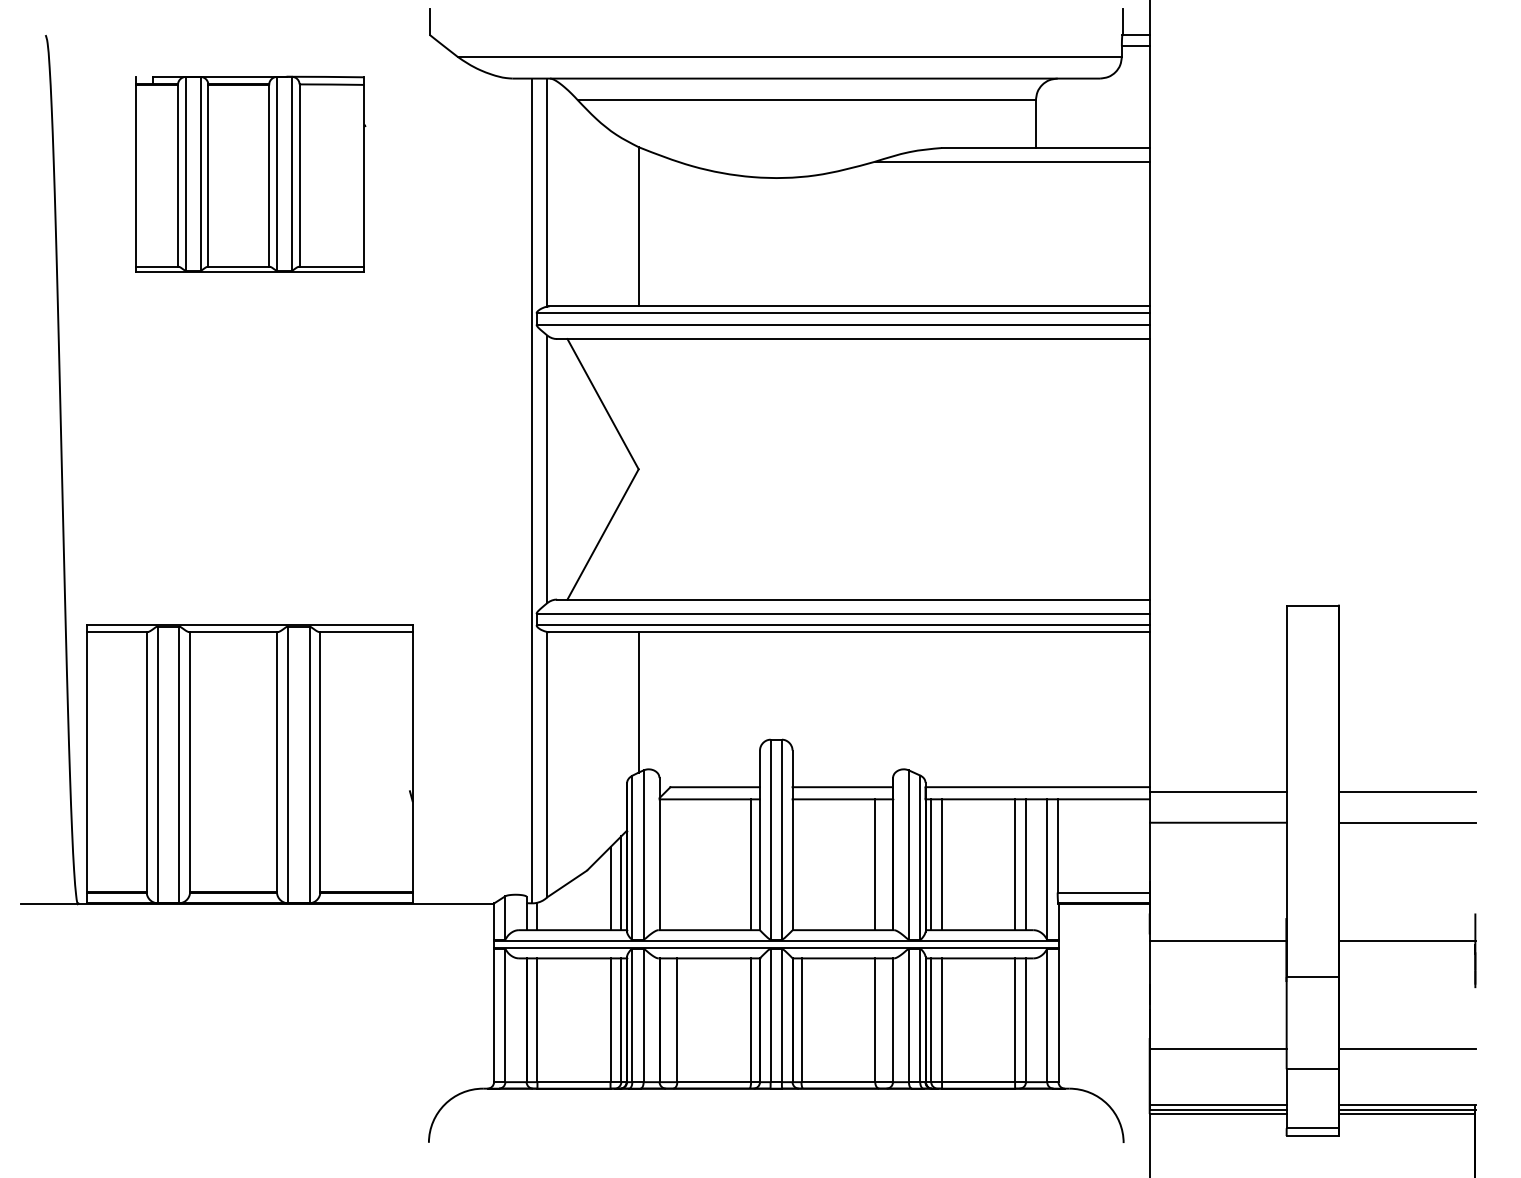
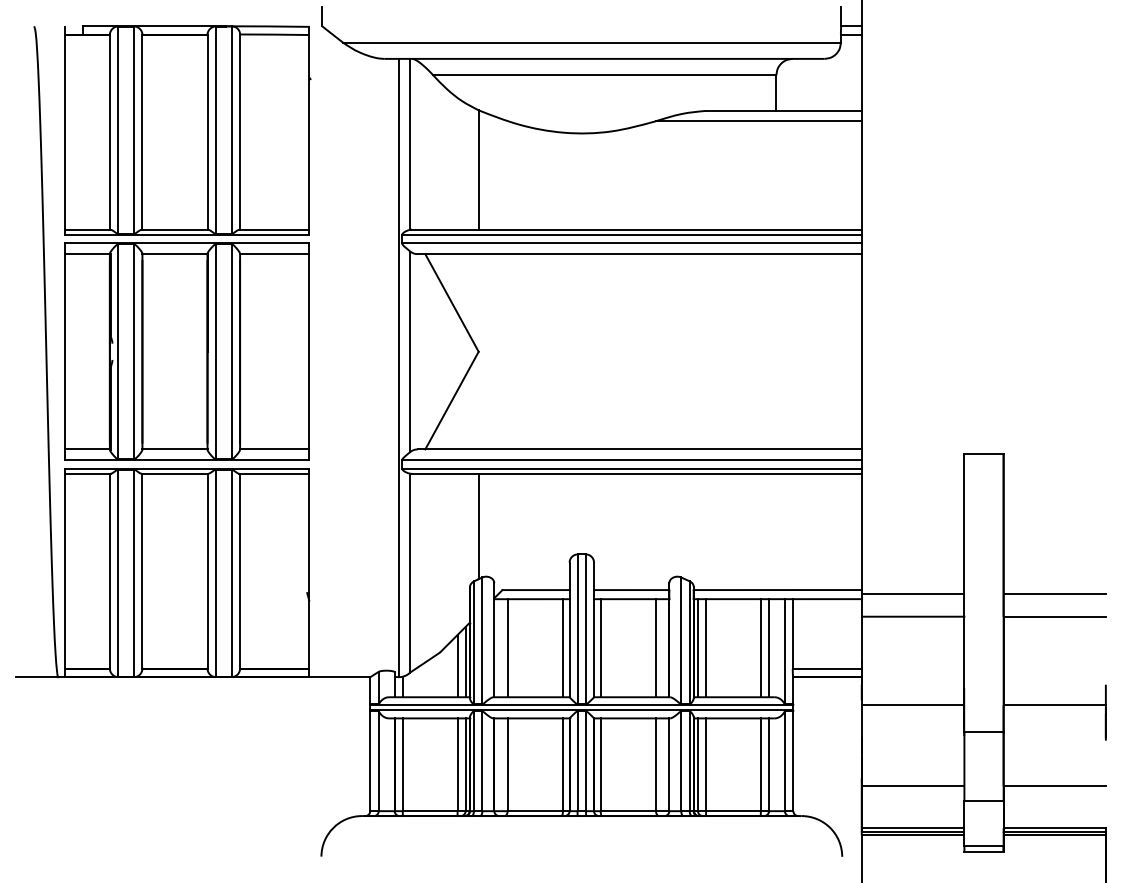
part: (250, 173) -> (187, 130), size x1.43
part: (249, 469) -> (186, 351), added
line: (677, 864) -> (507, 648), added
line: (801, 864) -> (600, 648), added

